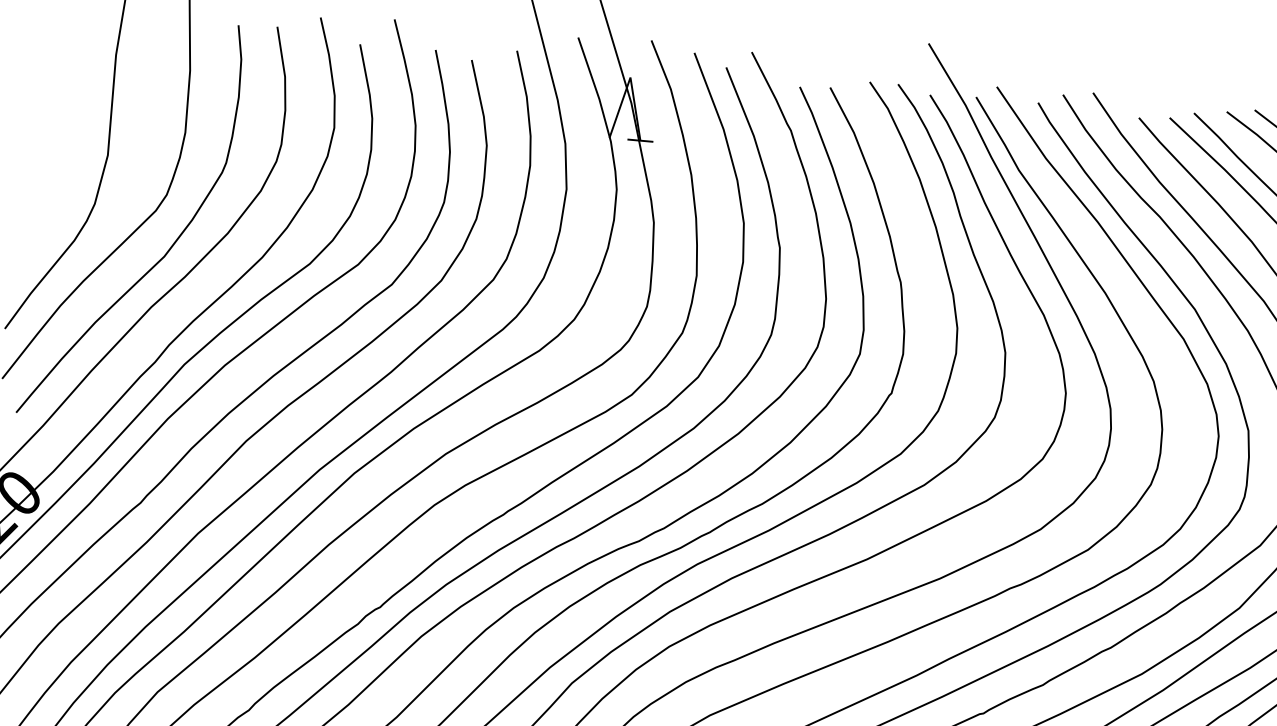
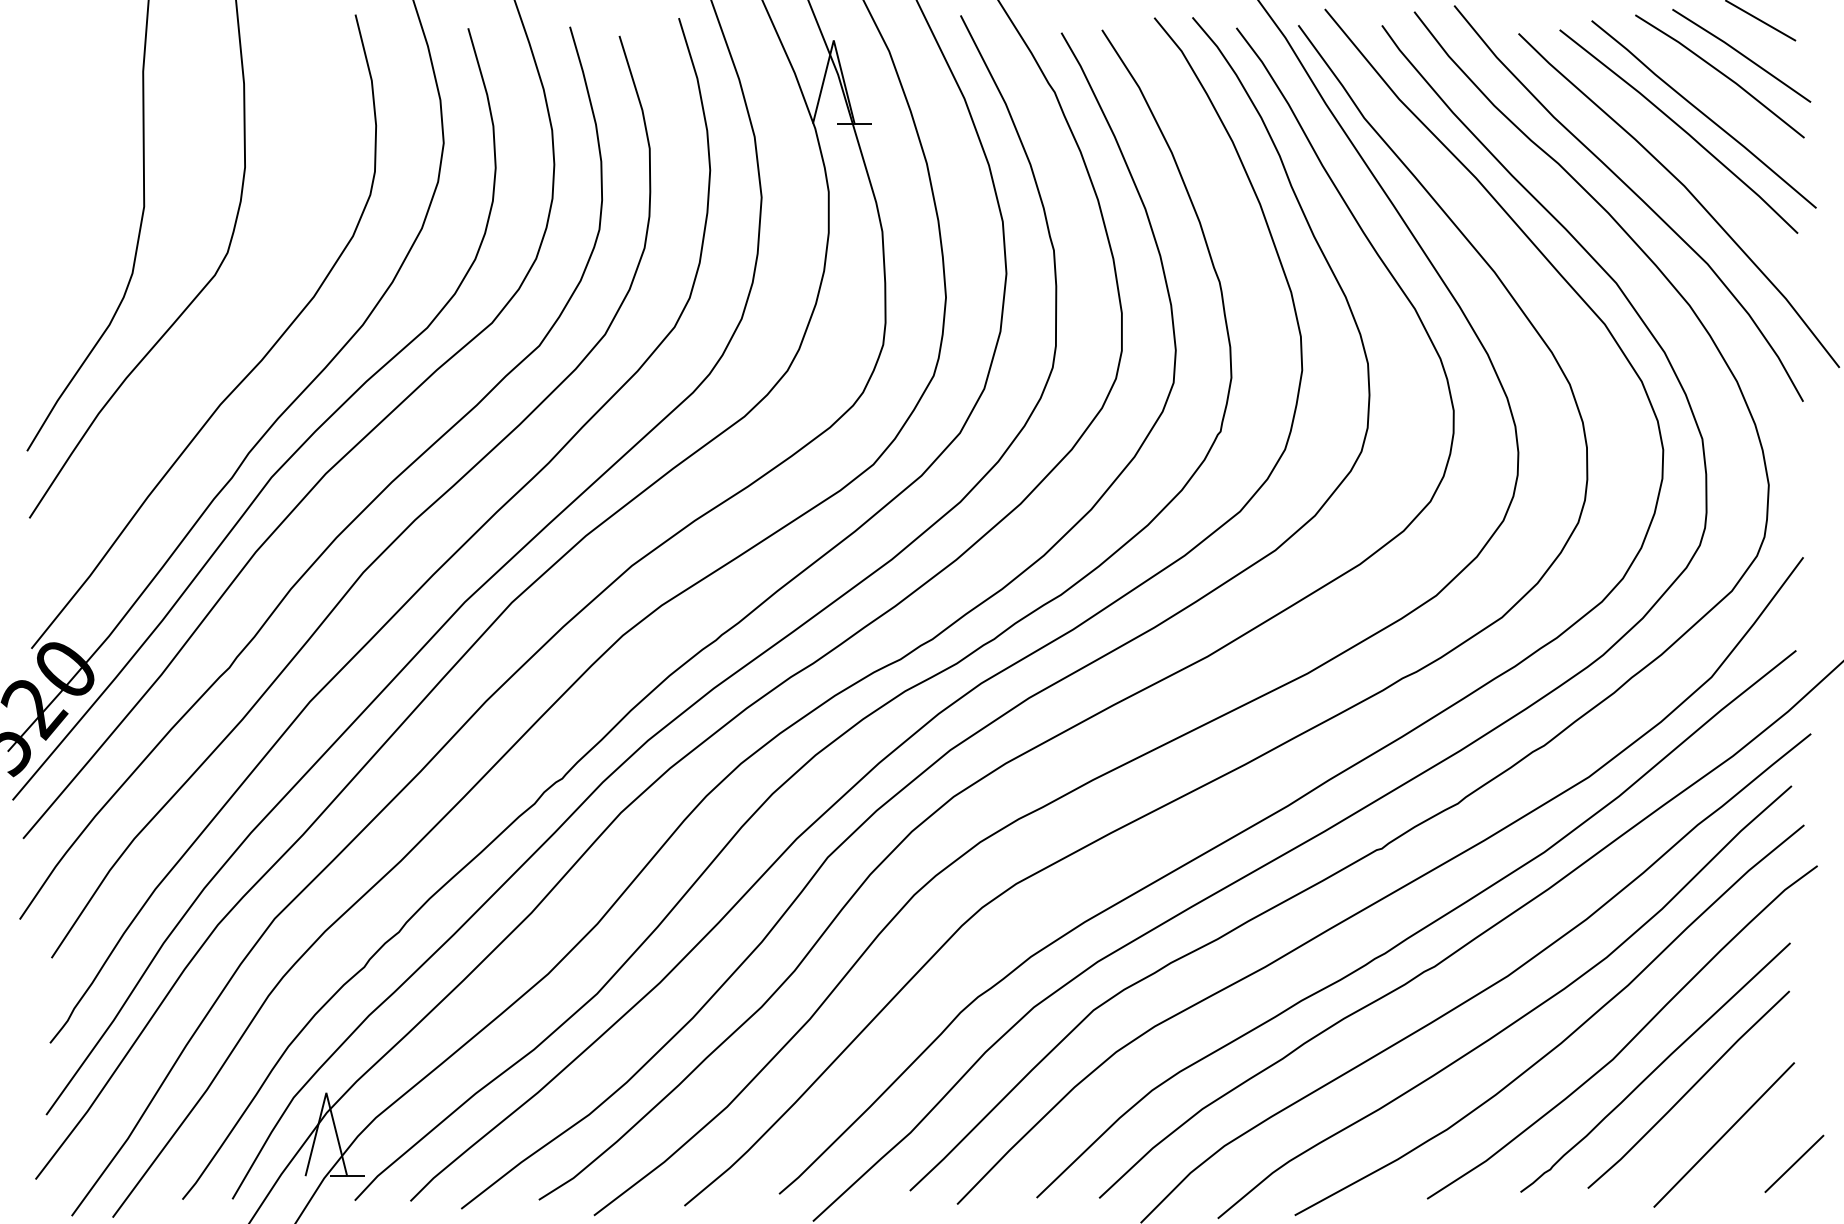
curve: (170, 247) -> (238, 322), removed

